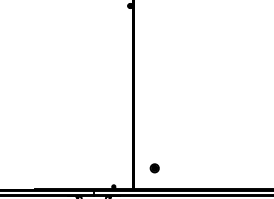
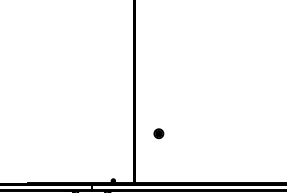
part: (154, 168) -> (158, 133), moved

